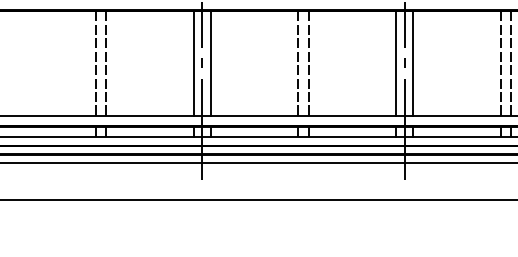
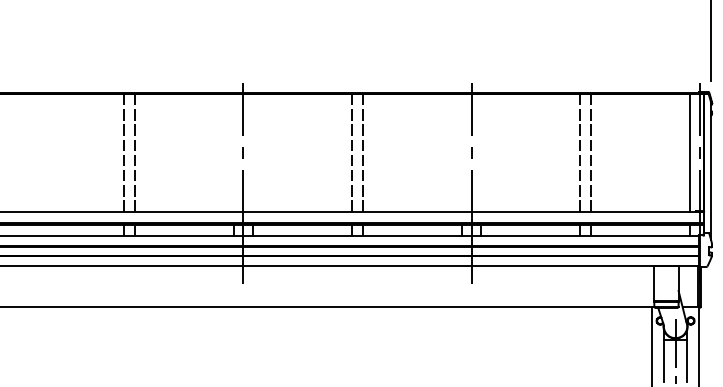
line: (193, 63) -> (233, 152), removed
line: (210, 63) -> (252, 152), removed
line: (396, 63) -> (462, 152), removed
line: (413, 63) -> (481, 152), removed

